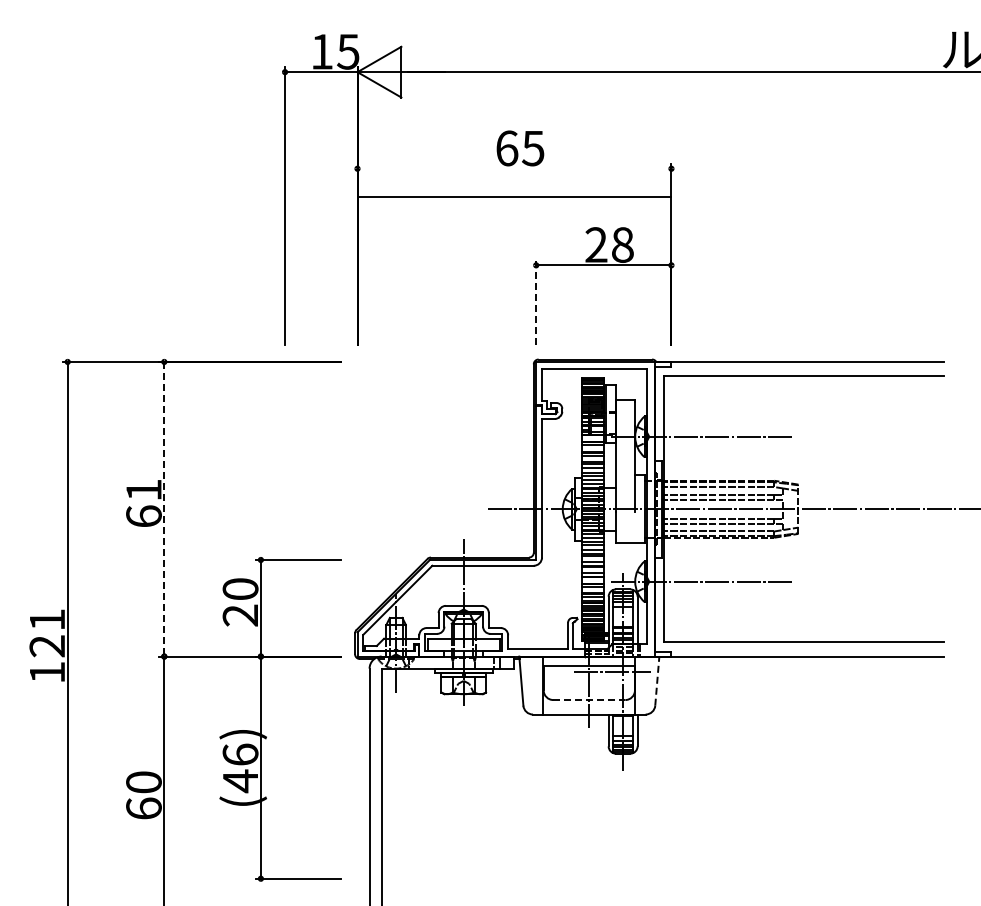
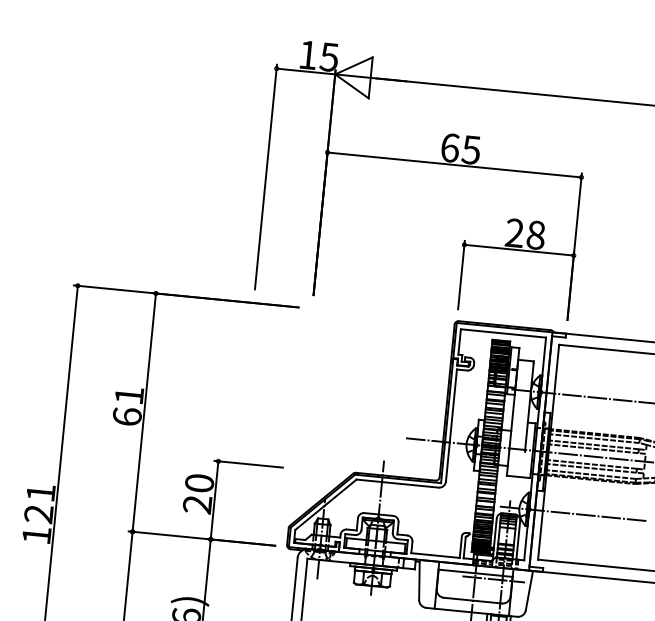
line: (514, 196) -> (454, 164), moved
line: (536, 302) -> (461, 274), dashed -> solid
line: (164, 509) -> (144, 412), dashed -> solid
line: (657, 681) -> (529, 591), dashed -> solid
line: (589, 700) -> (473, 601), dashed -> solid

